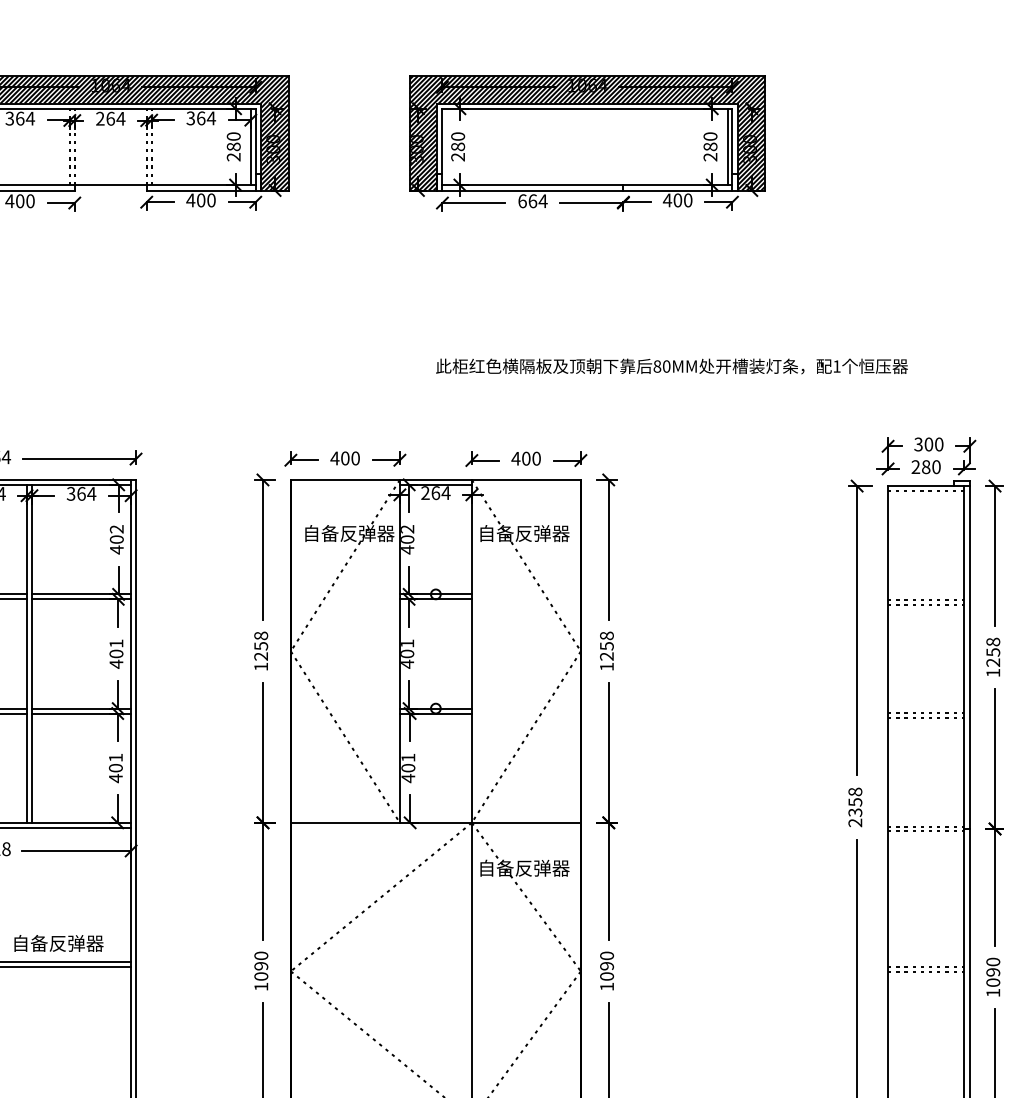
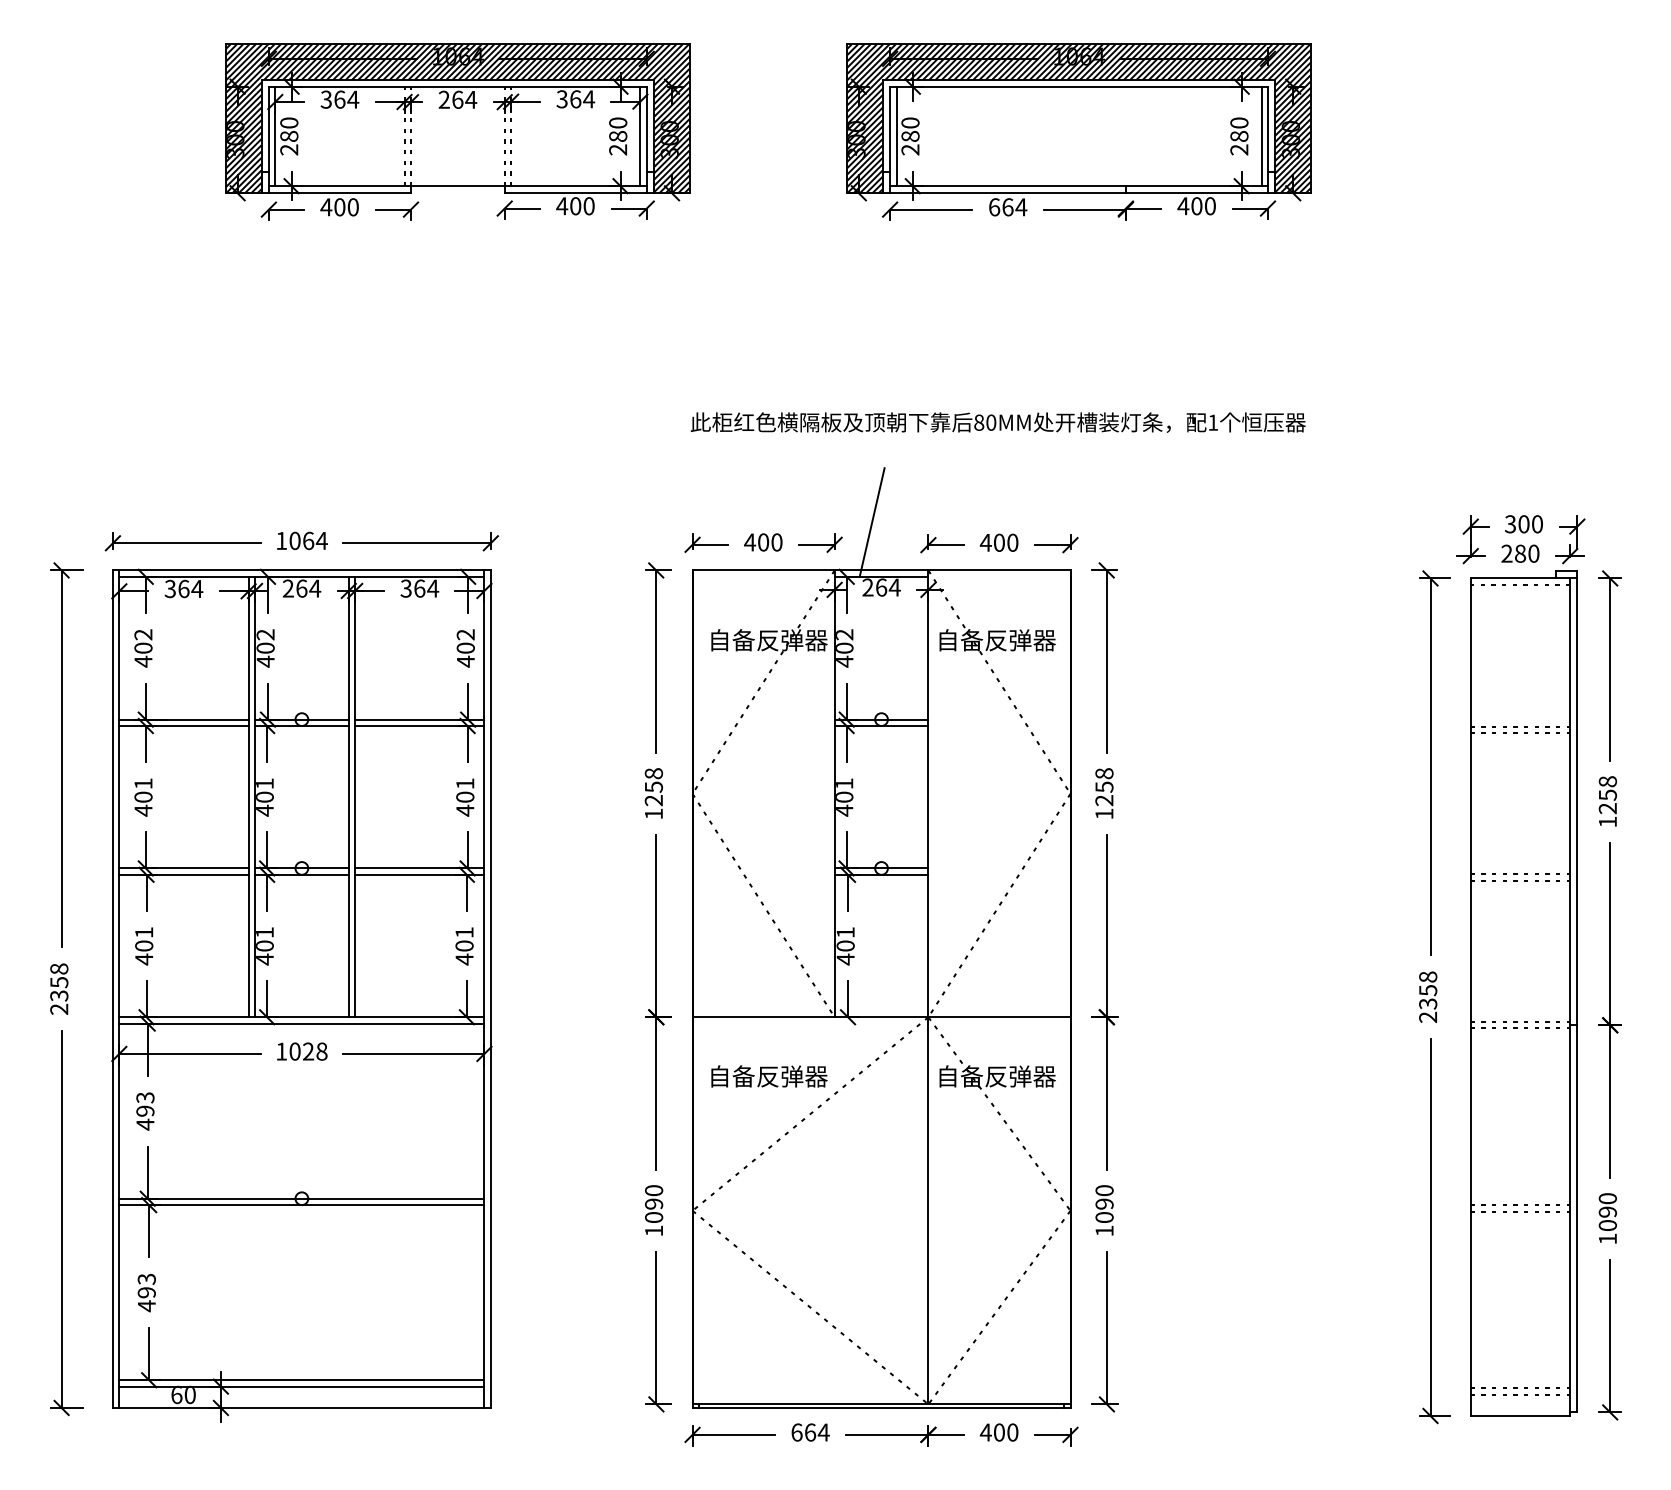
line: (447, 146) -> (896, 136), added
text: (671, 366) -> (997, 422), moved
line: (428, 443) -> (871, 522), added
text: (59, 943) -> (769, 1076), moved

